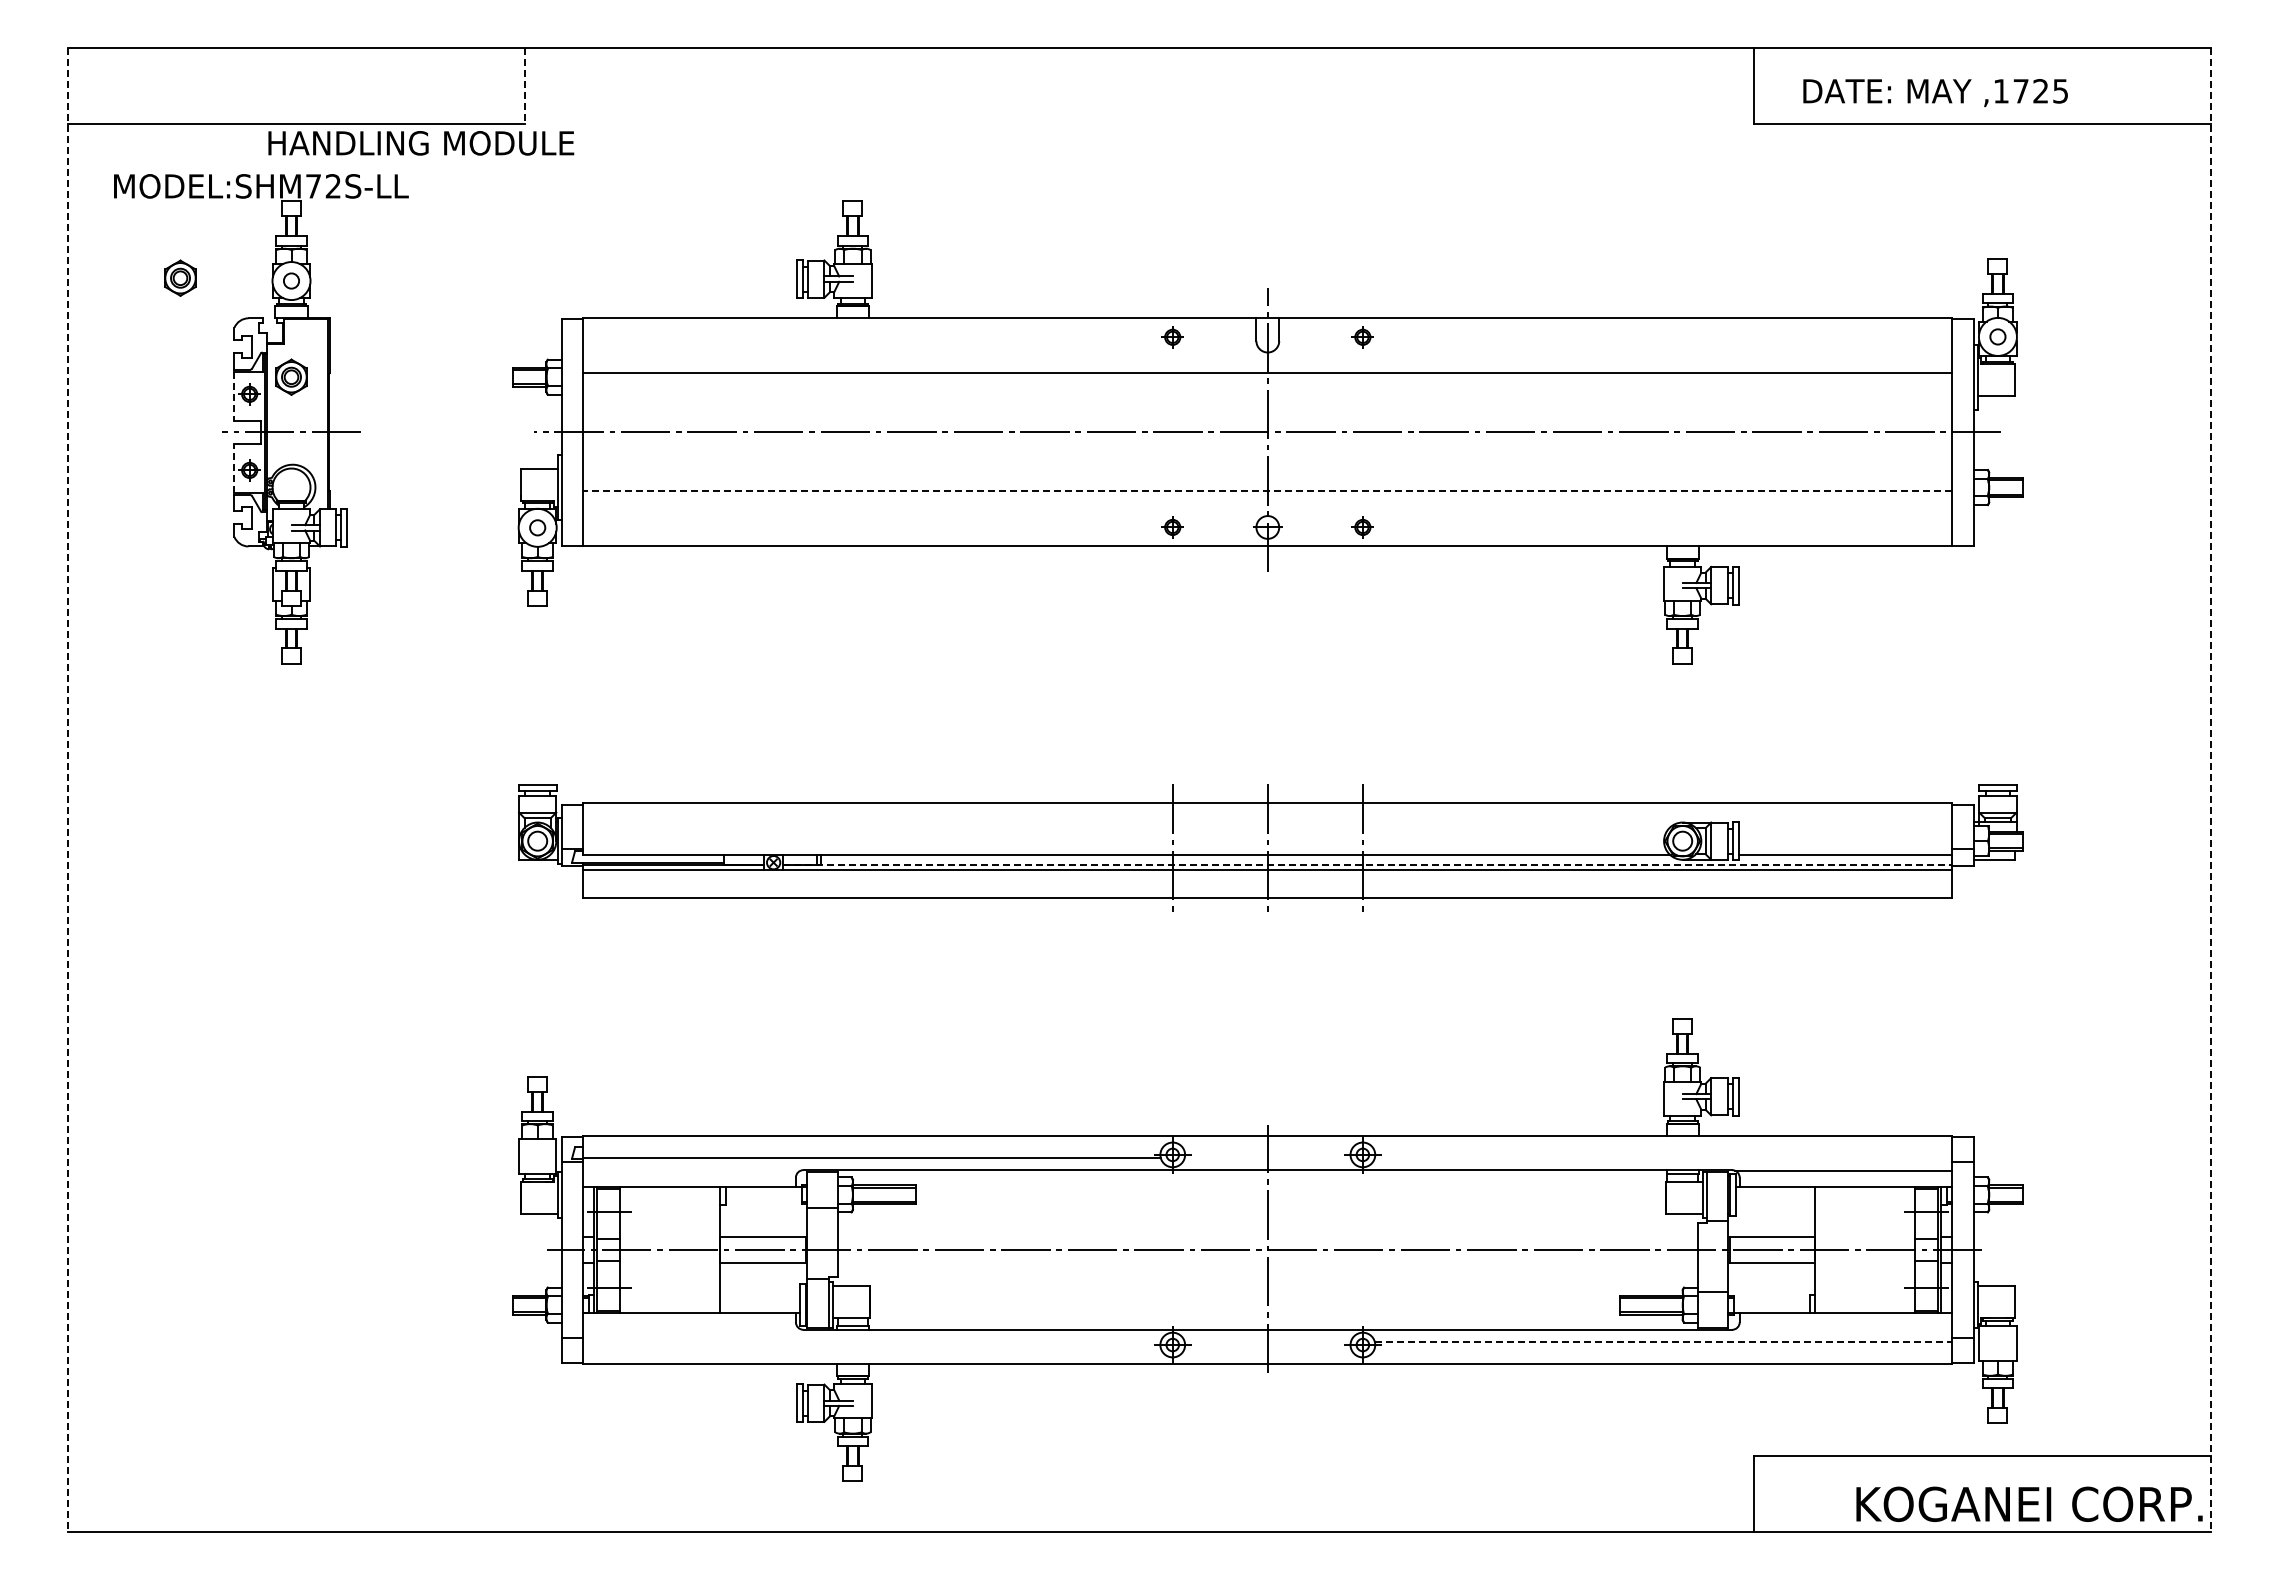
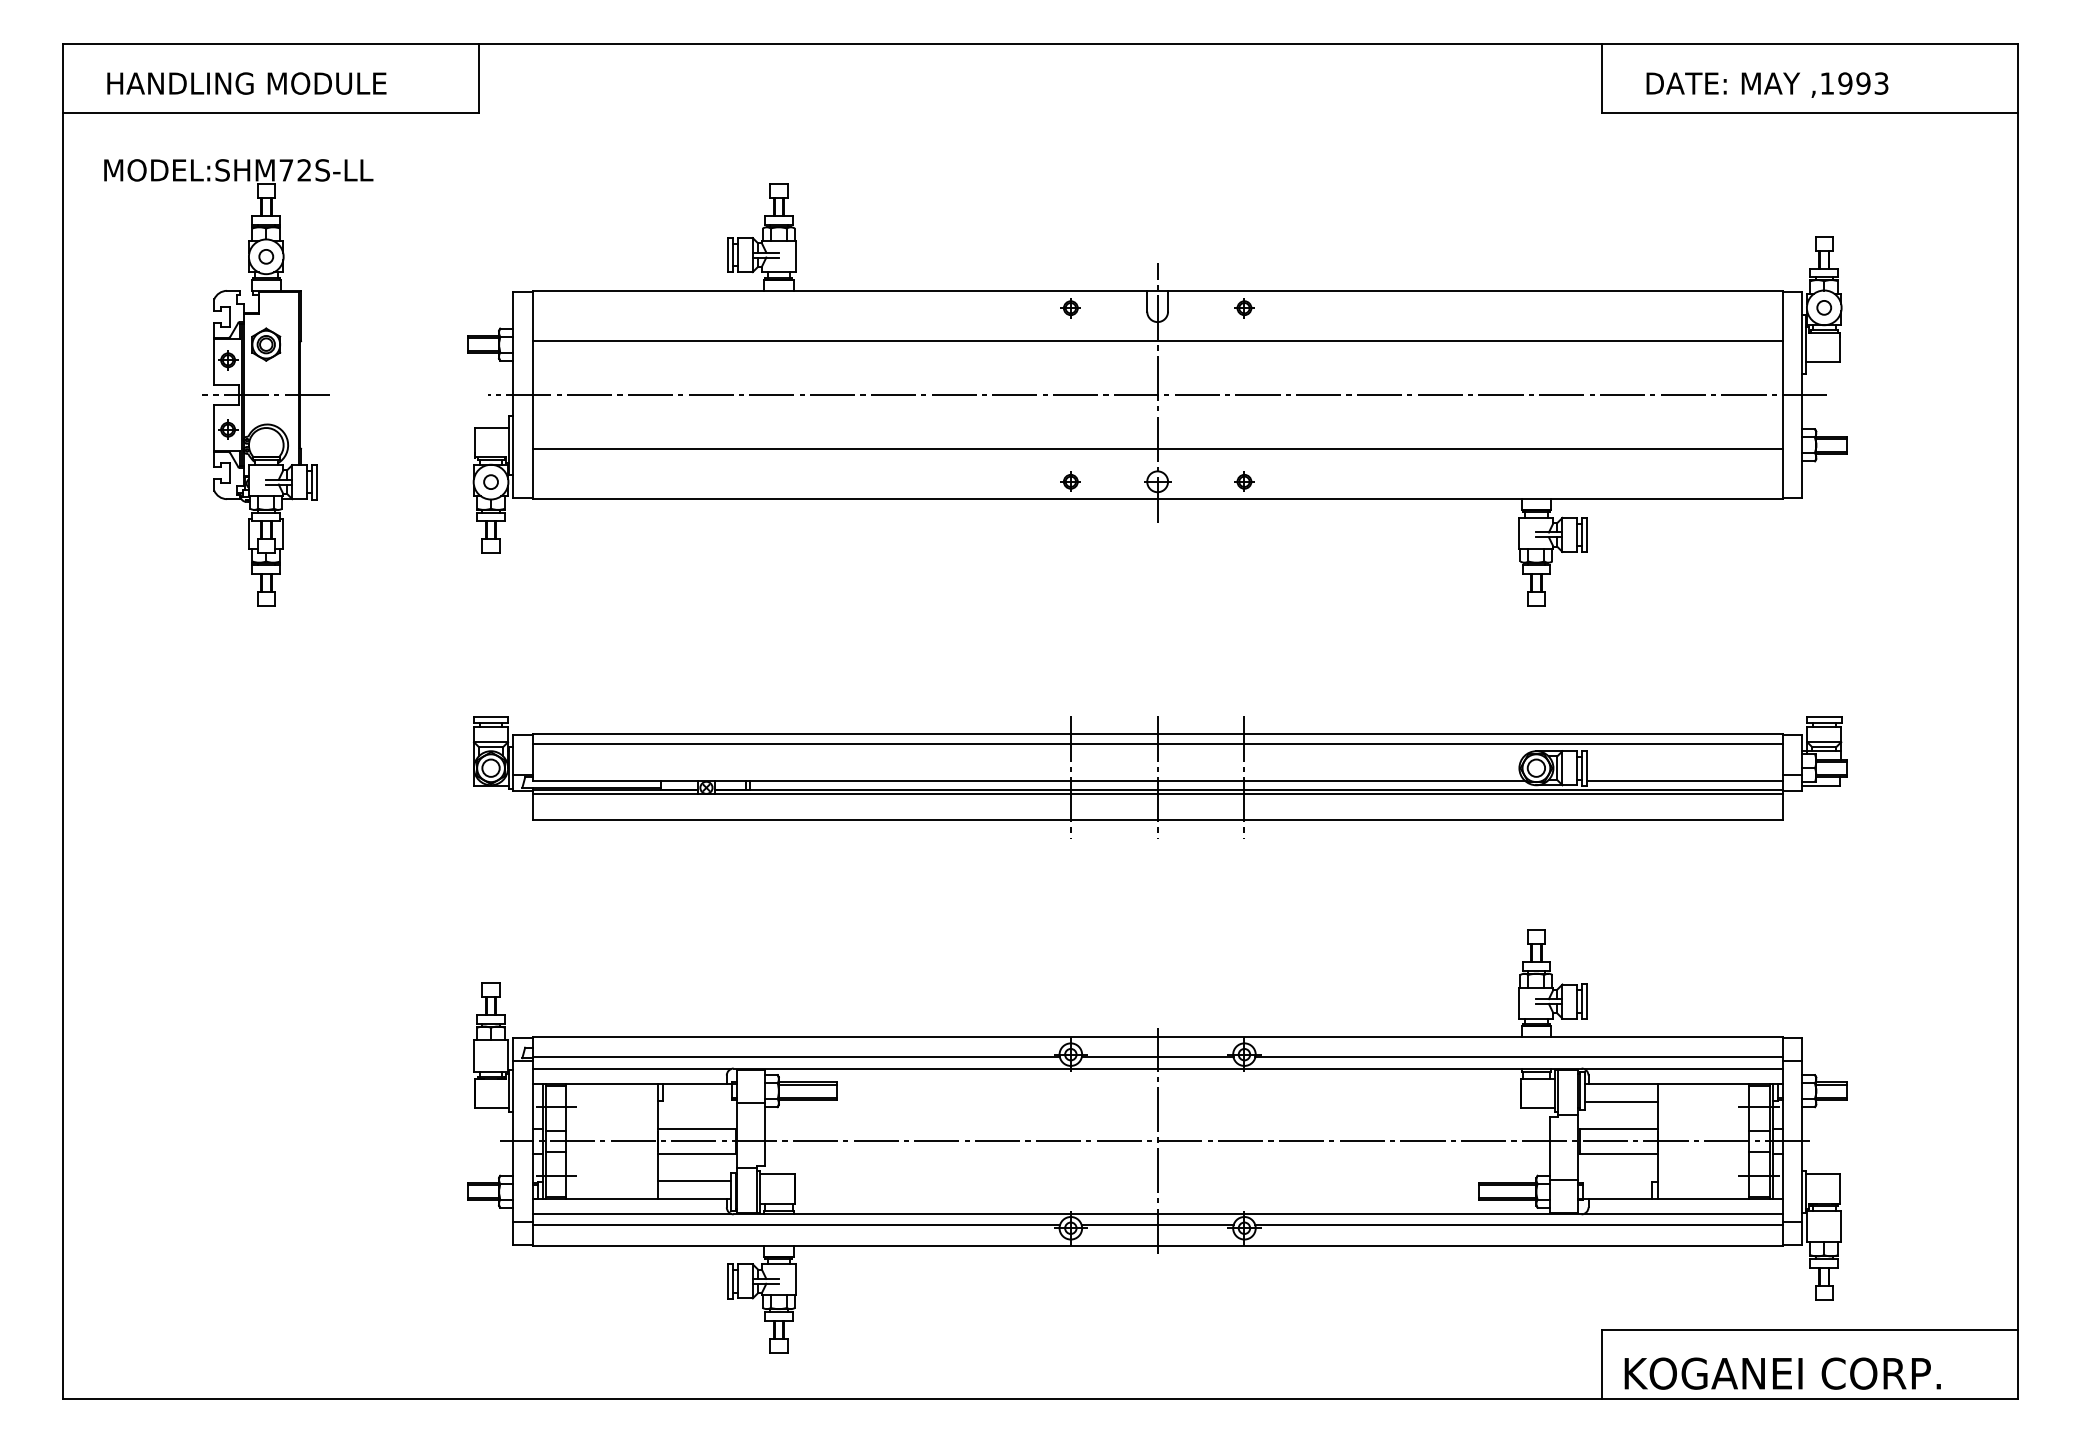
line: (524, 86) -> (479, 79), dashed -> solid
text: (2040, 91) -> (1863, 83), ,1725 -> ,1993
text: (421, 143) -> (247, 83), moved
part: (180, 277) -> (164, 253), removed
line: (234, 396) -> (214, 362), dashed -> solid
line: (234, 468) -> (214, 427), dashed -> solid
line: (1267, 491) -> (1157, 448), dashed -> solid
line: (68, 790) -> (62, 721), dashed -> solid
line: (2210, 790) -> (2018, 721), dashed -> solid
line: (1267, 814) -> (1157, 743), added
line: (1367, 865) -> (1248, 790), dashed -> solid
line: (1267, 1157) -> (1157, 1057), added
line: (1663, 1157) -> (1518, 1057), added
line: (691, 1170) -> (631, 1068), added
line: (1775, 1206) -> (1621, 1101), added
line: (760, 1293) -> (694, 1181), added
line: (691, 1329) -> (631, 1214), added
line: (1843, 1329) -> (1683, 1214), added
line: (871, 1342) -> (795, 1225), added
line: (1267, 1342) -> (1157, 1225), added
line: (1663, 1342) -> (1518, 1225), dashed -> solid
text: (2029, 1503) -> (1782, 1372), moved

